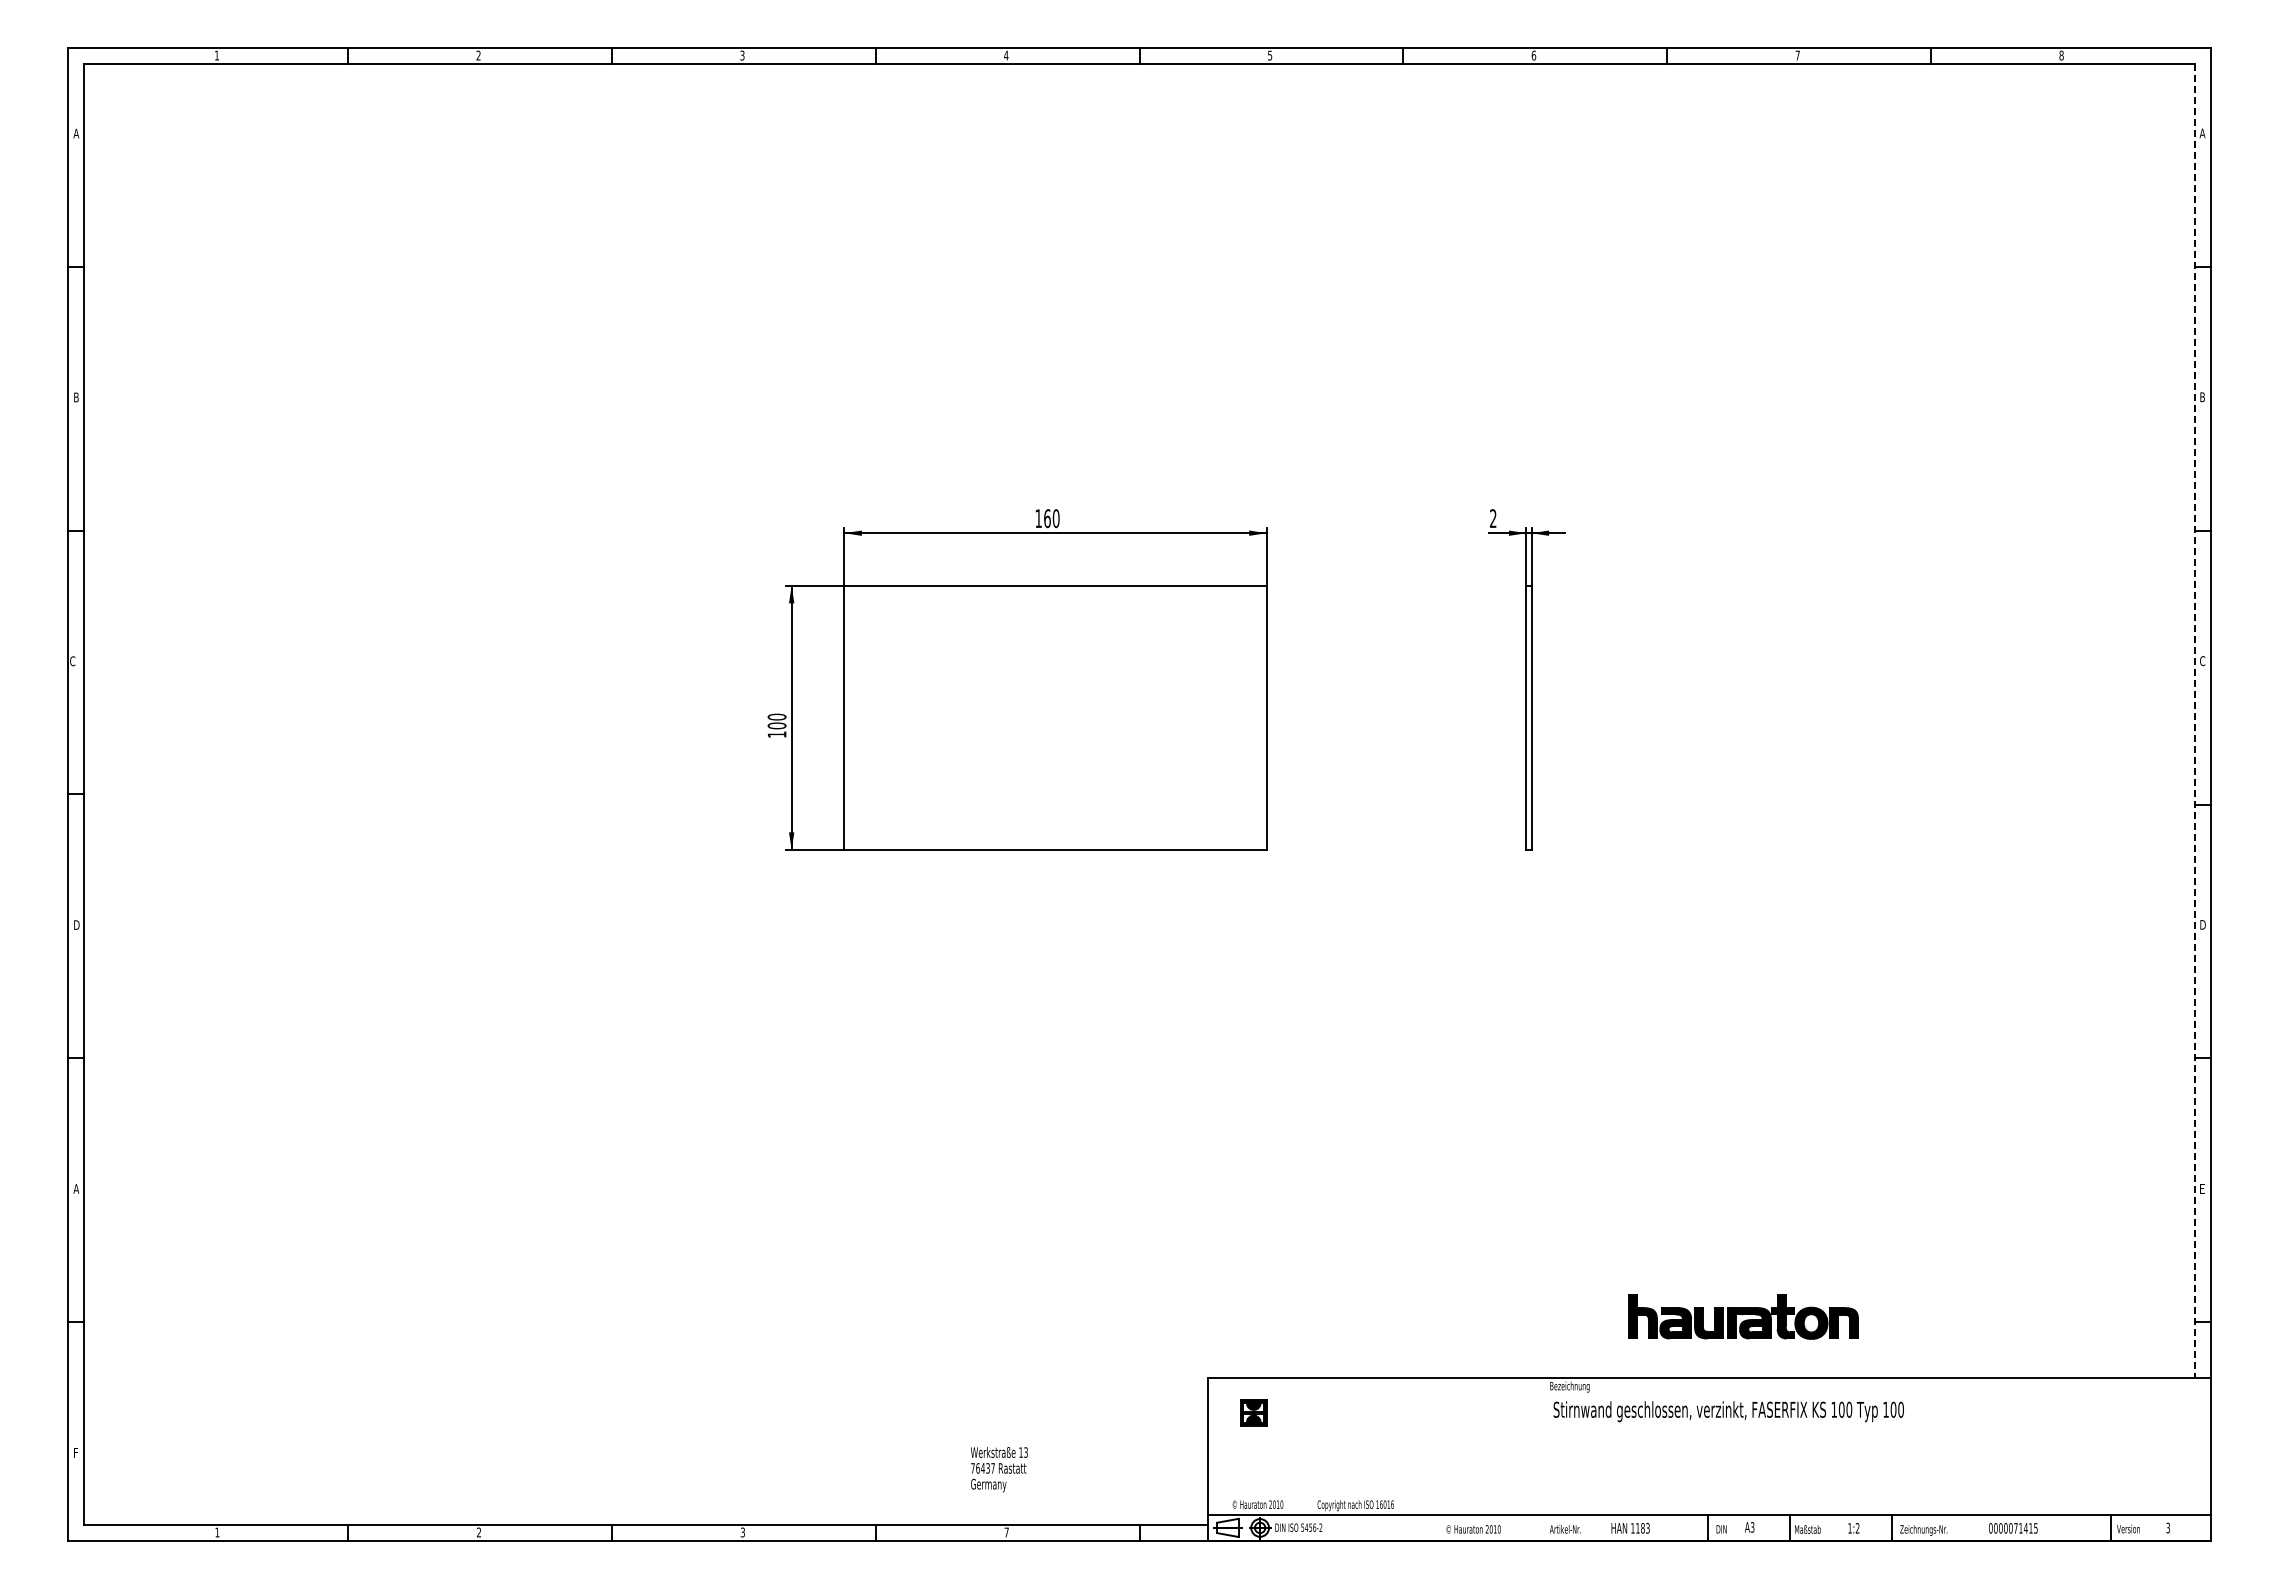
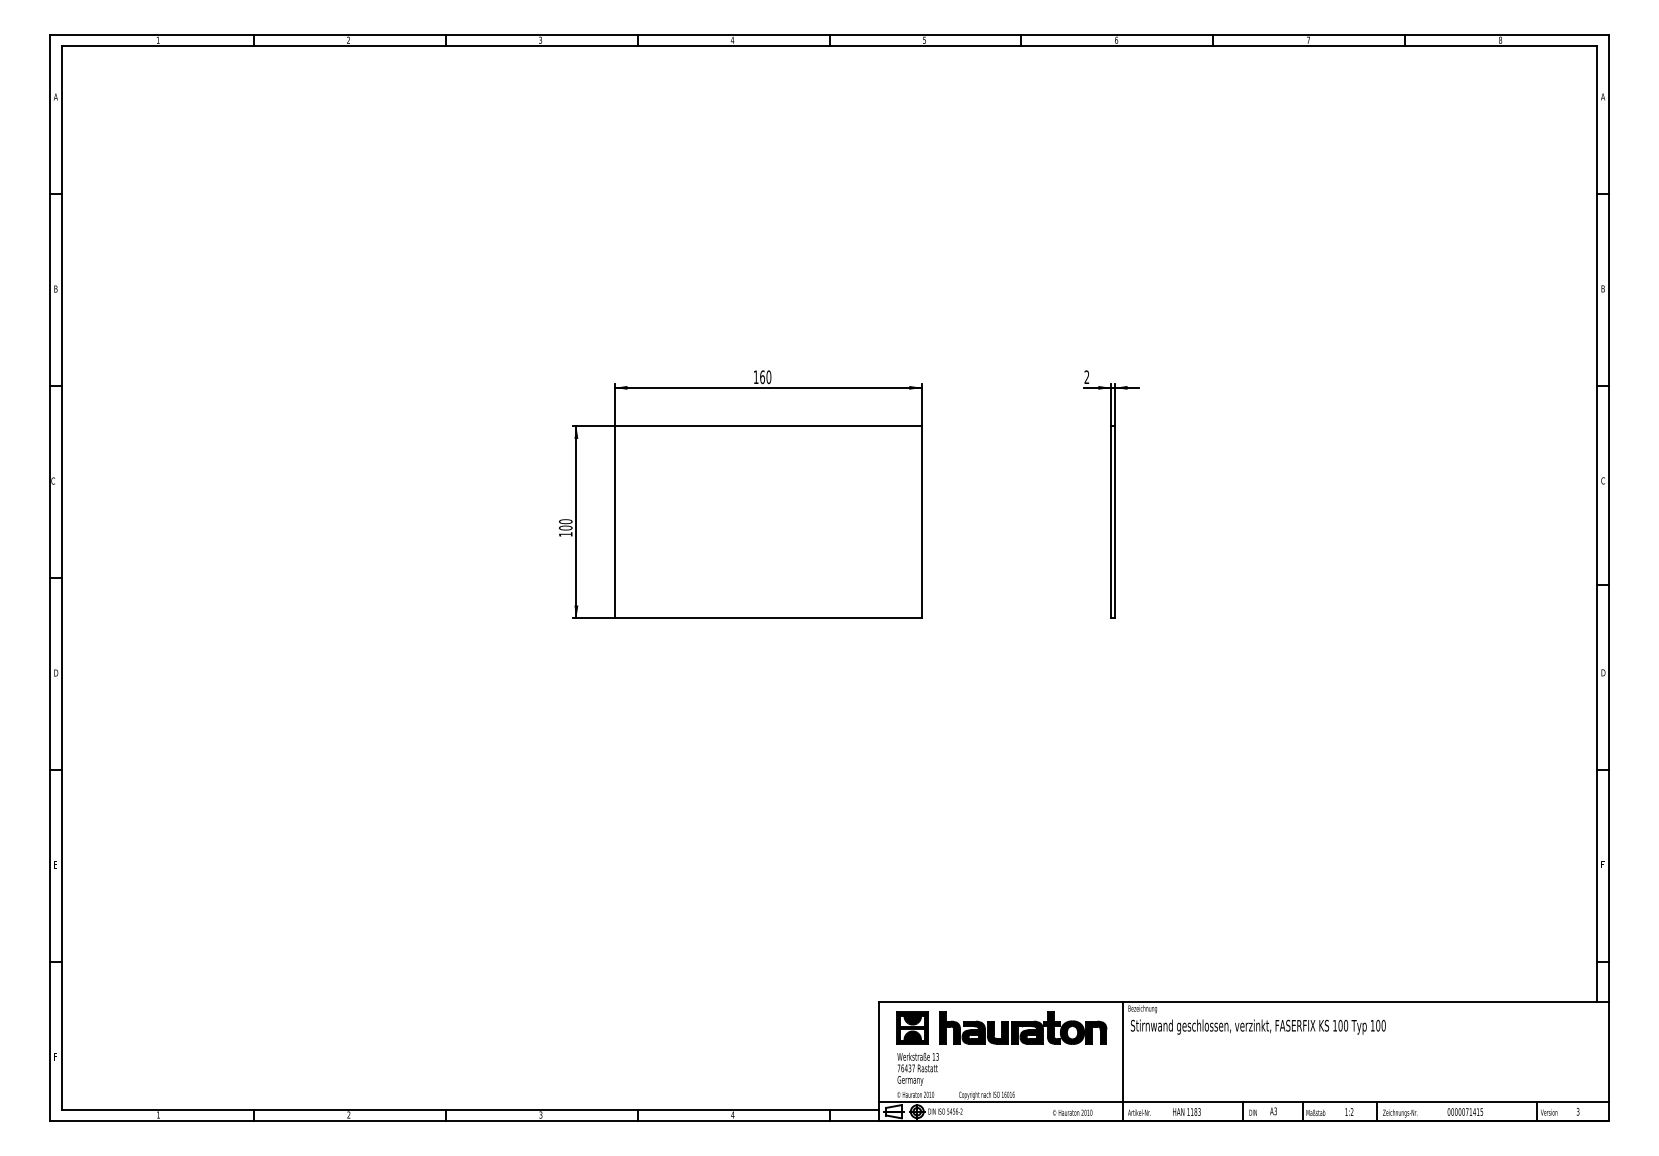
line: (2194, 720) -> (1597, 524), dashed -> solid
text: (76, 1188) -> (55, 864), A -> E
part: (1743, 1316) -> (1023, 1027), moved
part: (1253, 1412) -> (912, 1027), size x1.67
line: (1543, 1459) -> (1123, 1061), added
text: (999, 1469) -> (918, 1069), moved
text: (1006, 1532) -> (732, 1115), 7 -> 4

